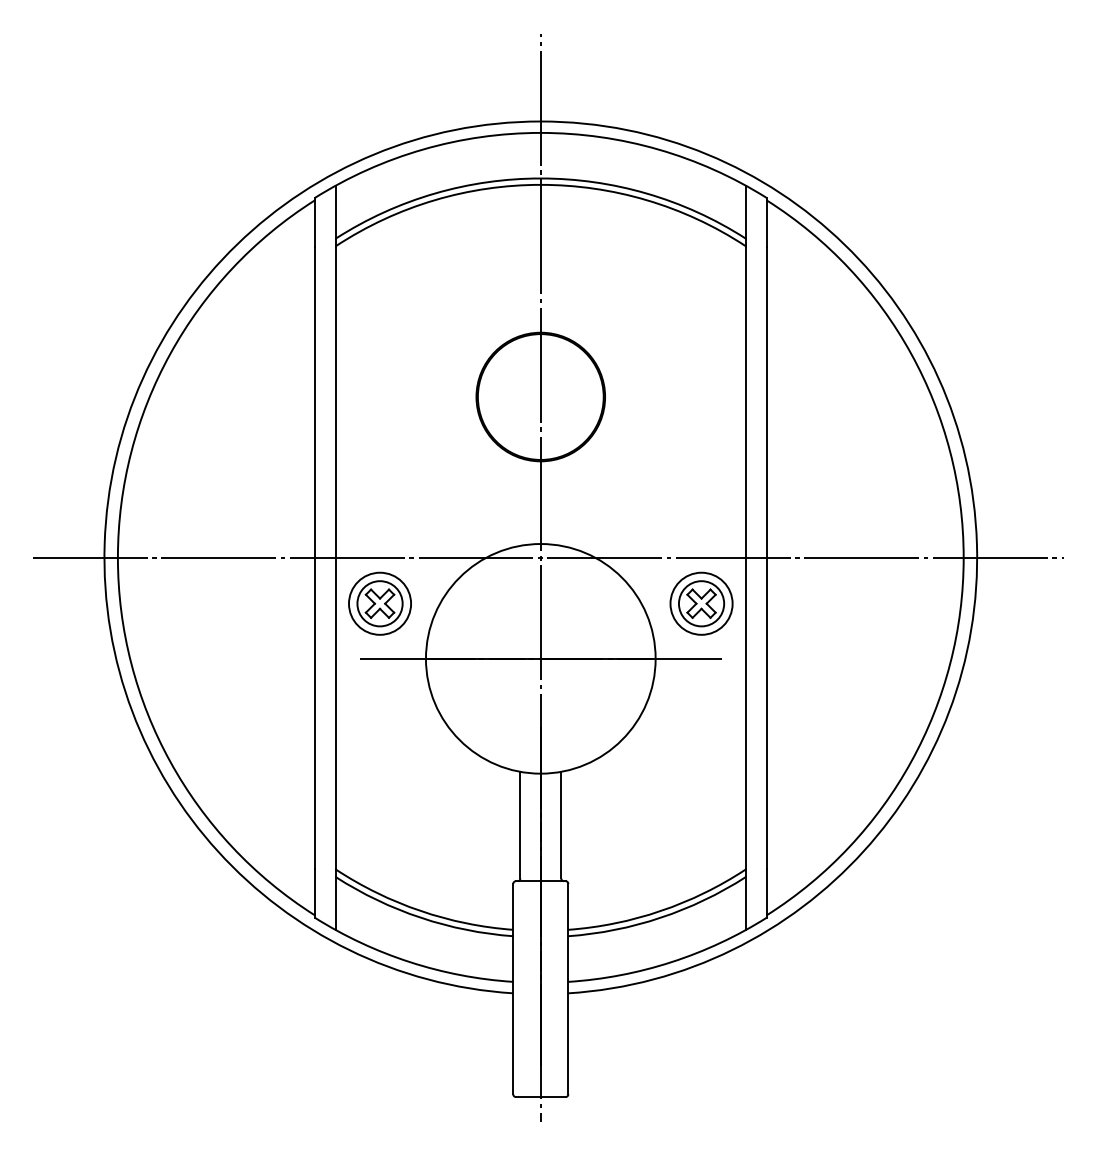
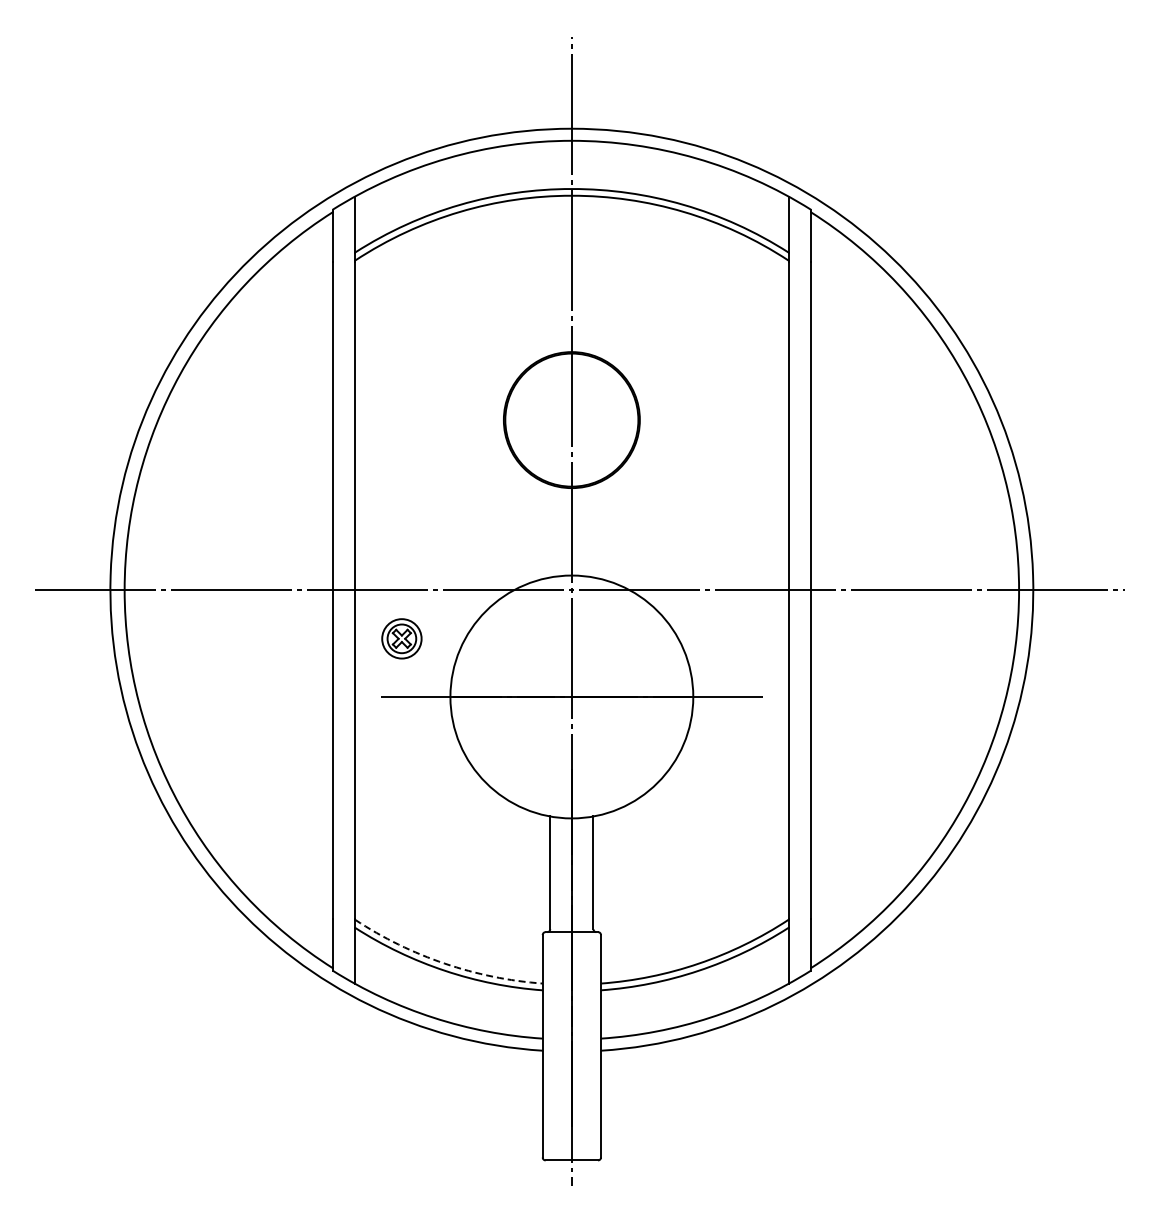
part: (379, 603) -> (401, 638), size x0.6
part: (701, 603) -> (741, 638), removed
arc: (420, 910) -> (444, 963), solid -> dashed

